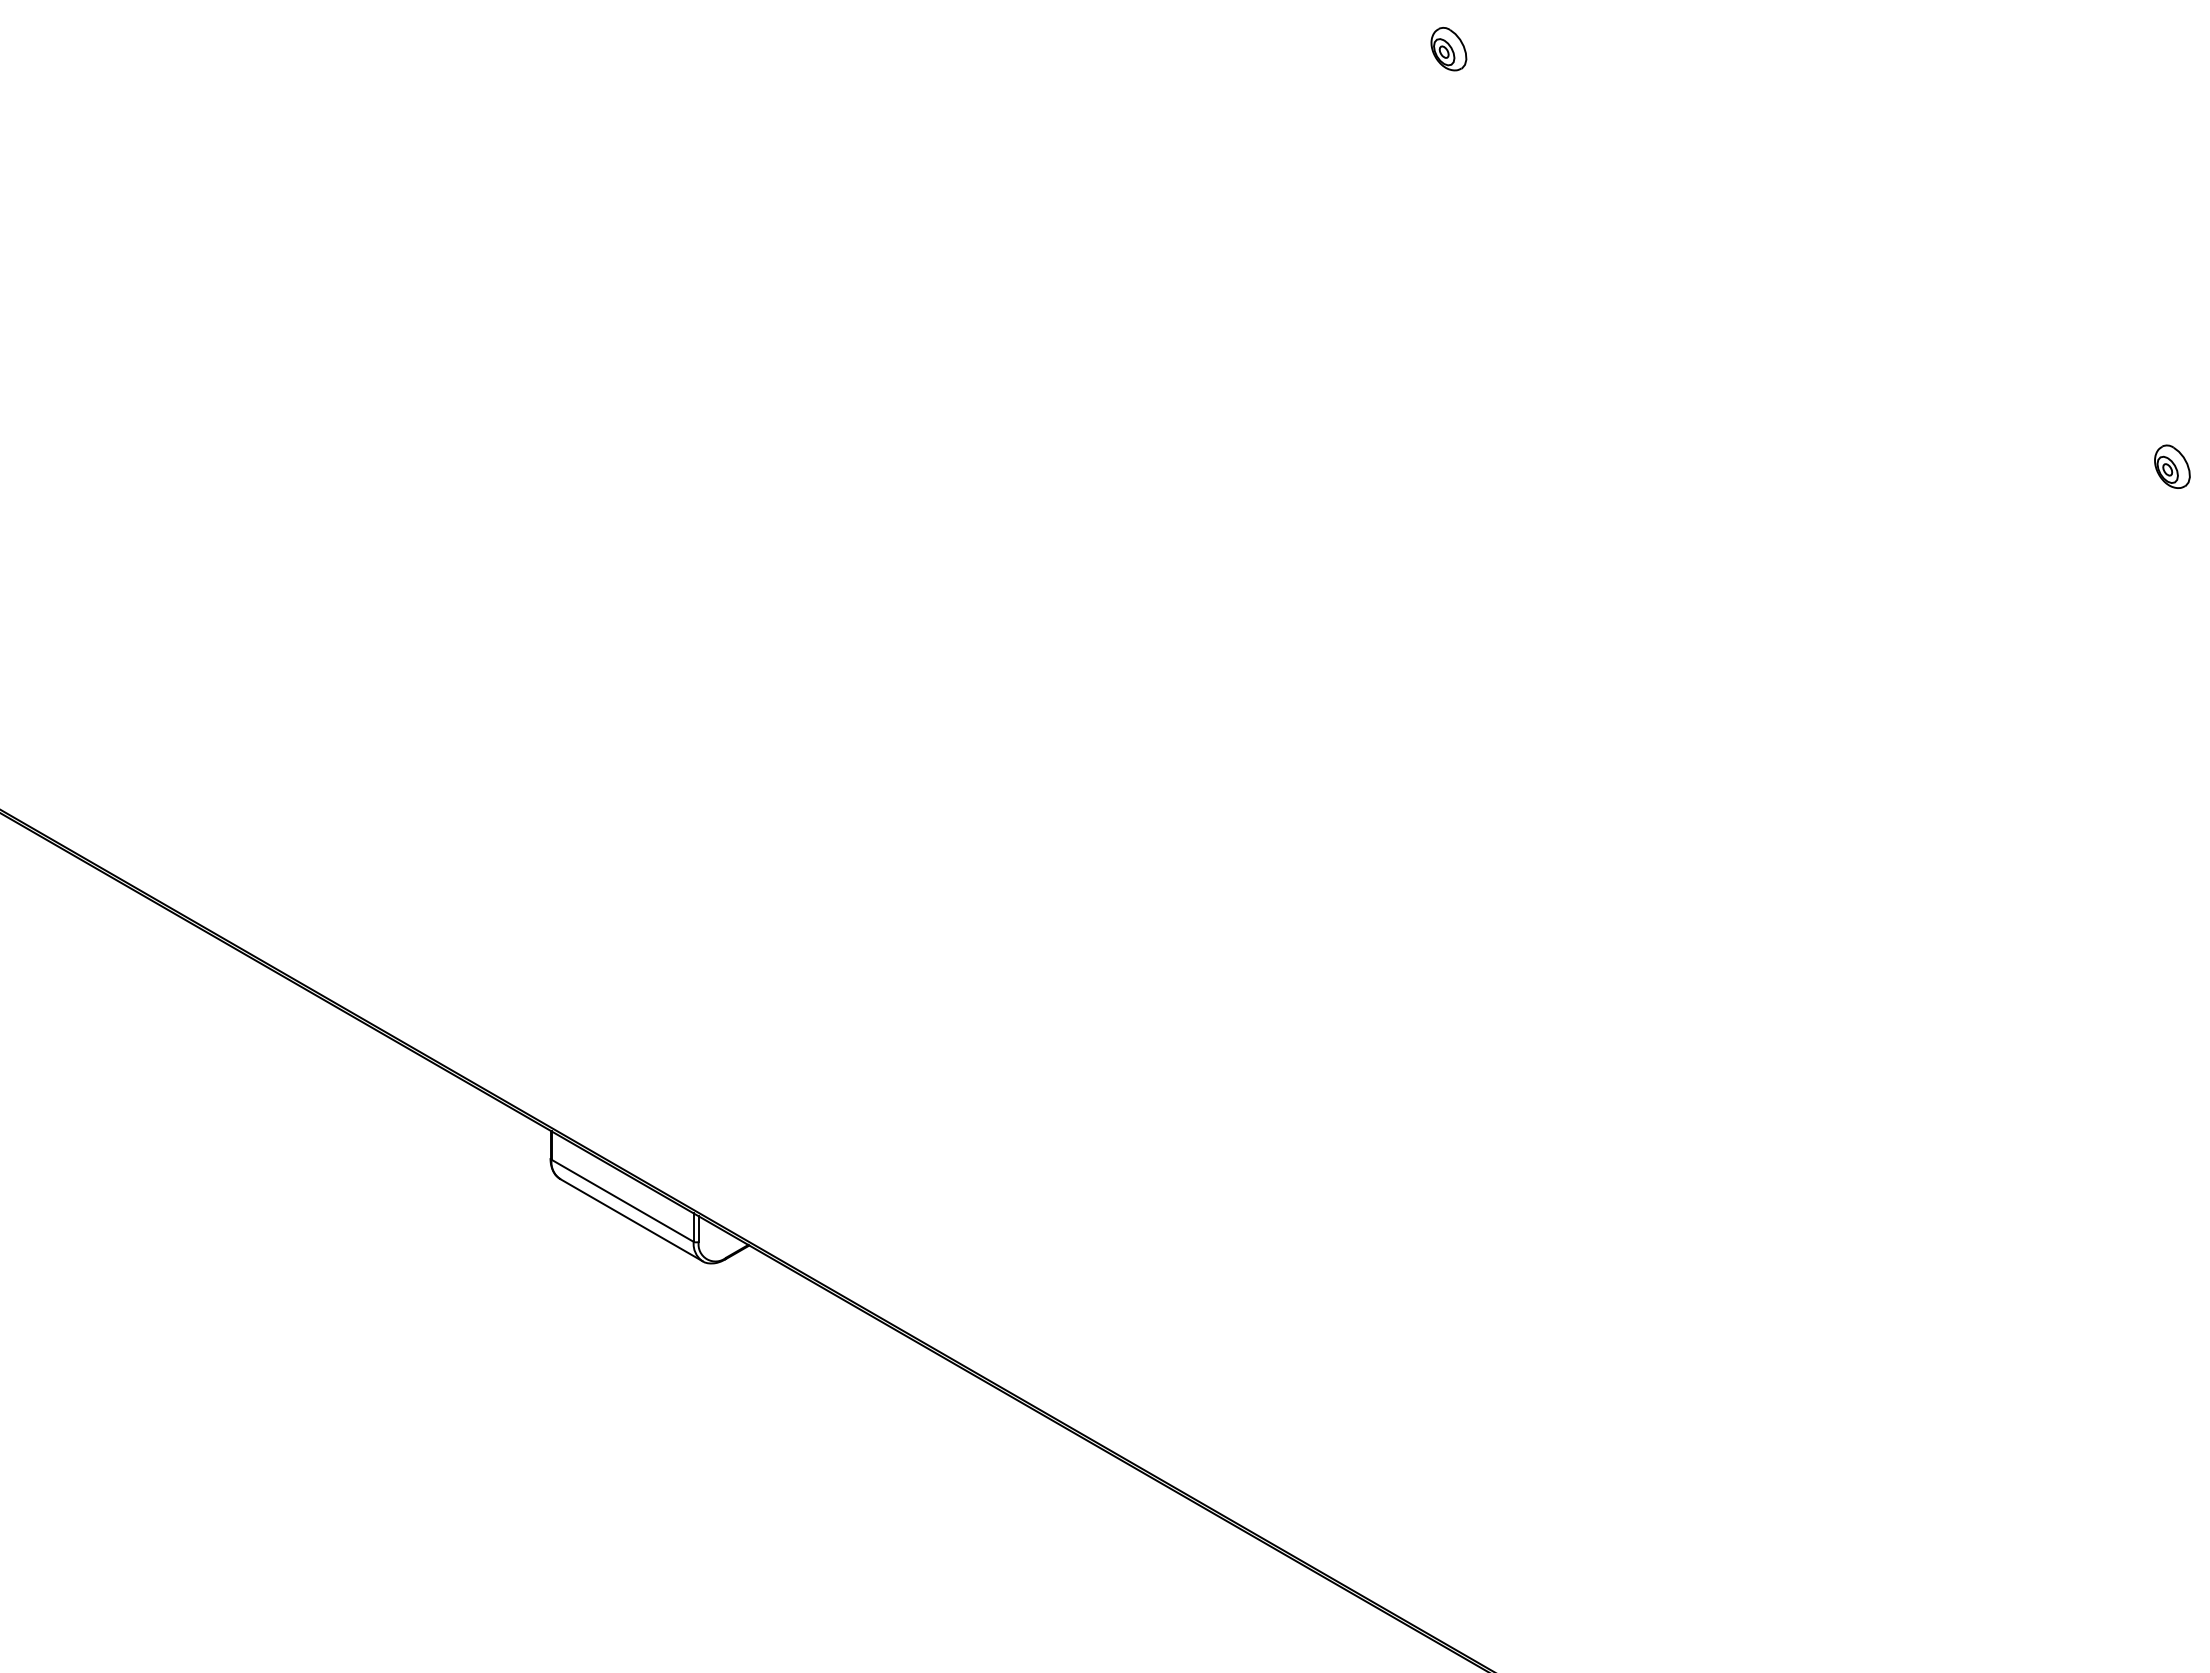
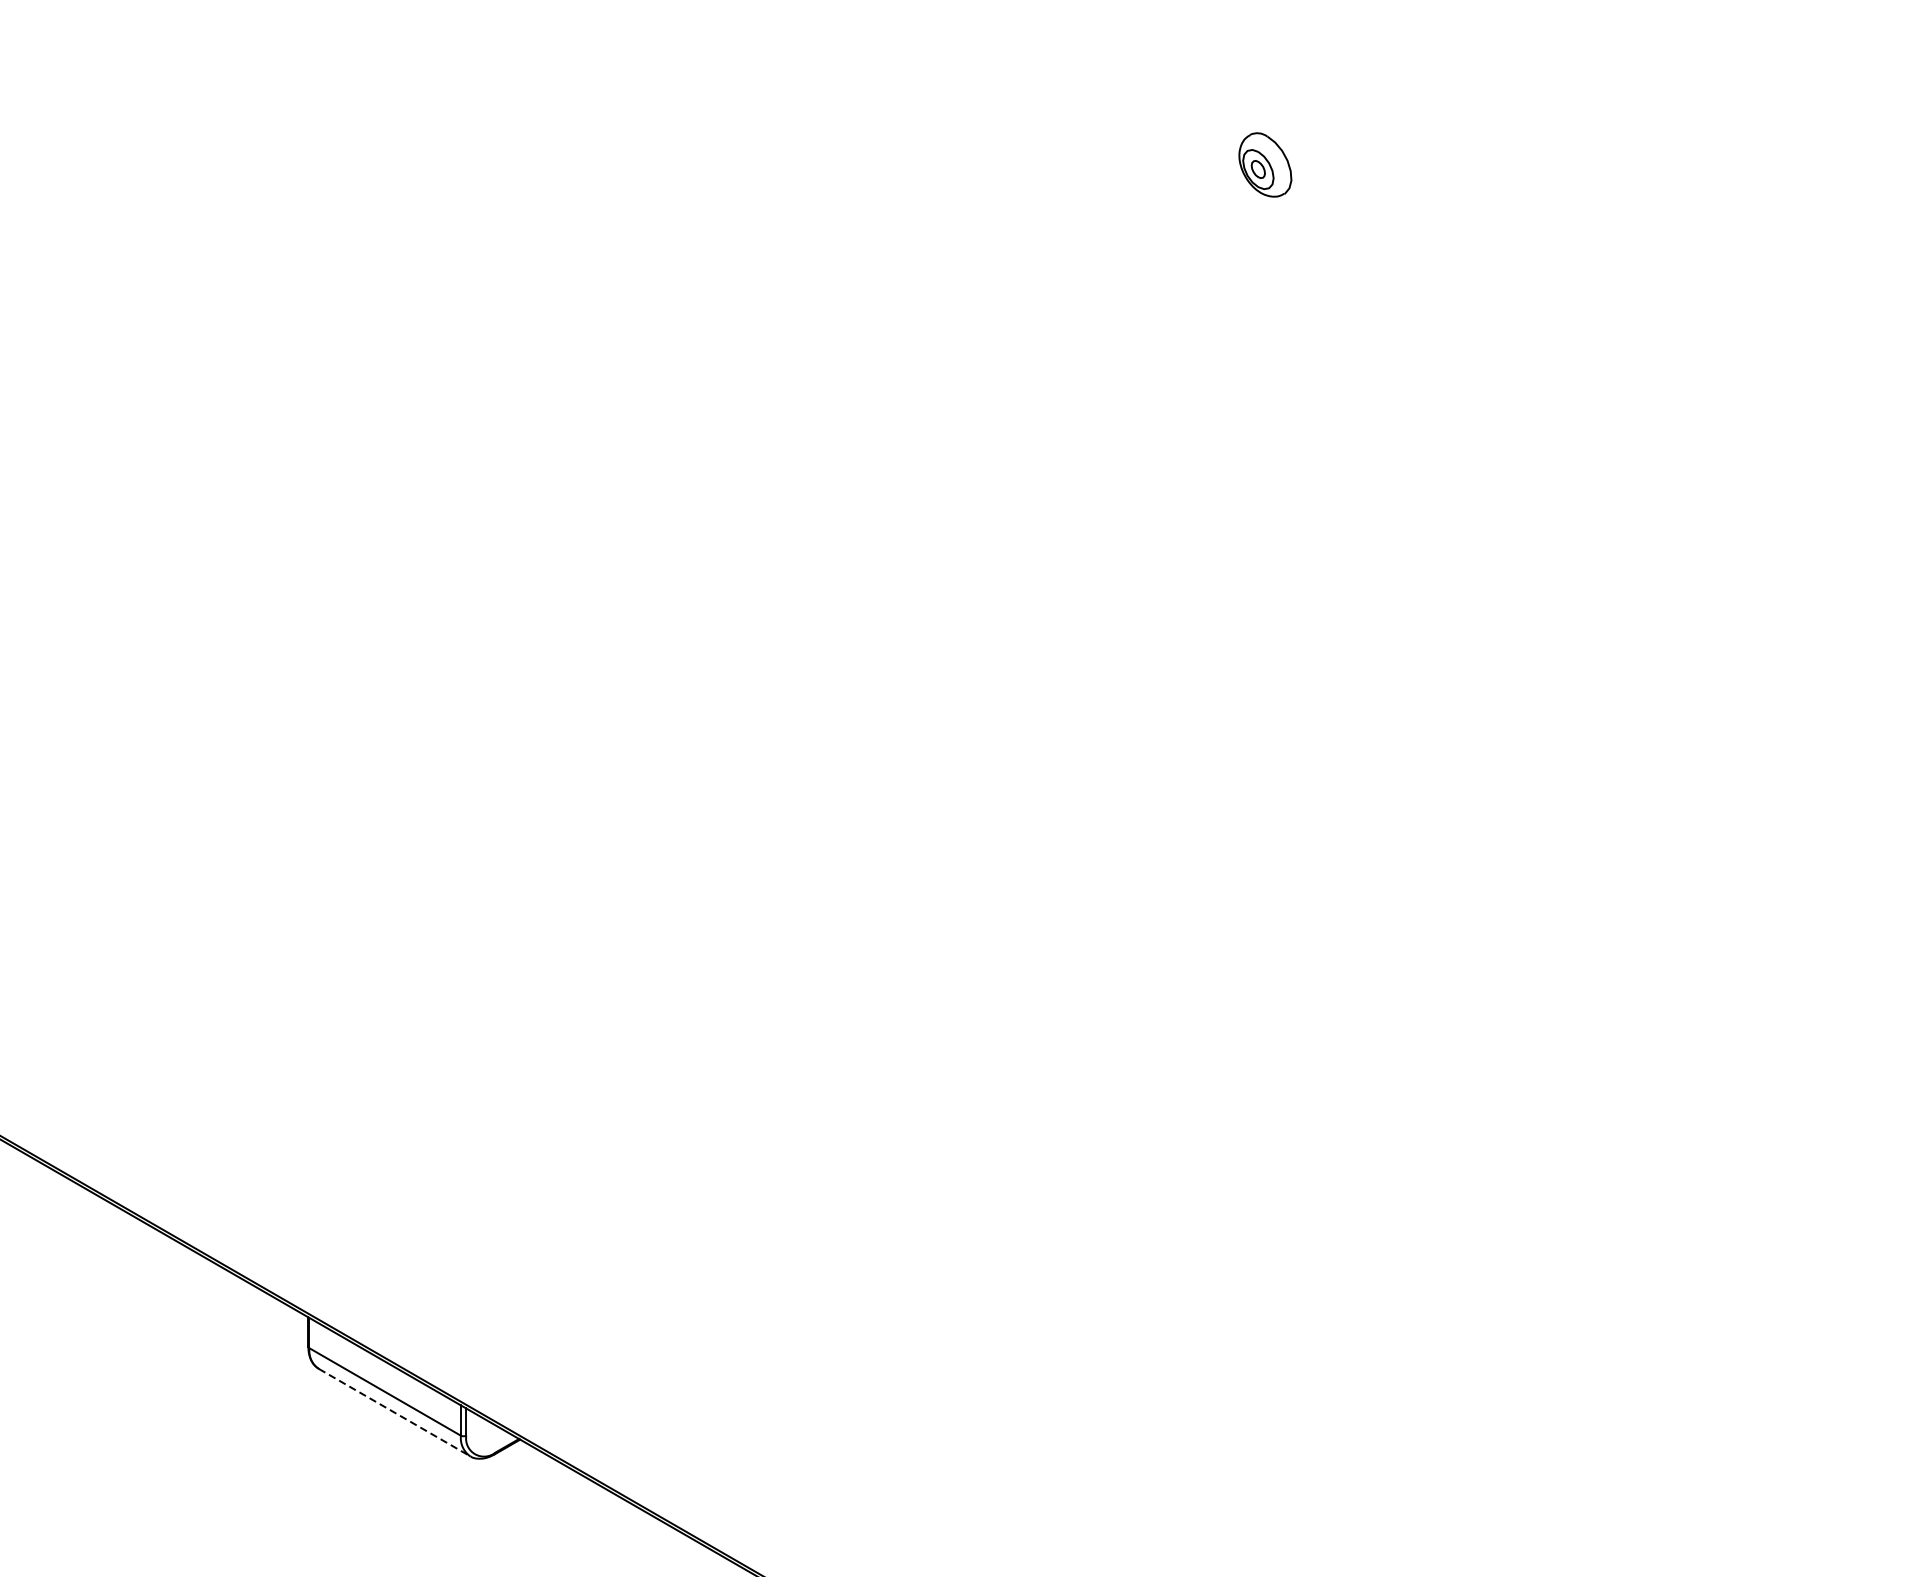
part: (1448, 49) -> (1264, 165), size x1.4
line: (631, 1220) -> (394, 1412), solid -> dashed

